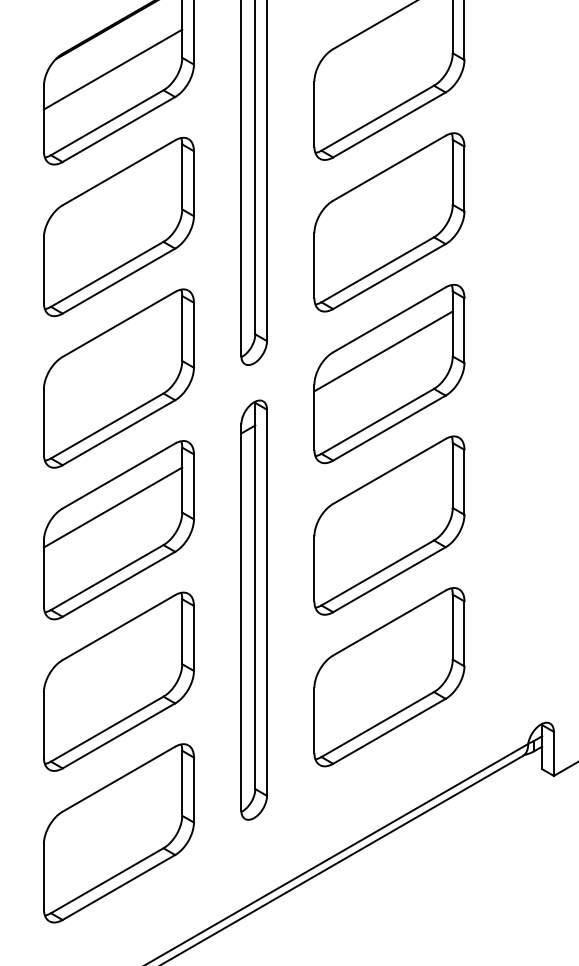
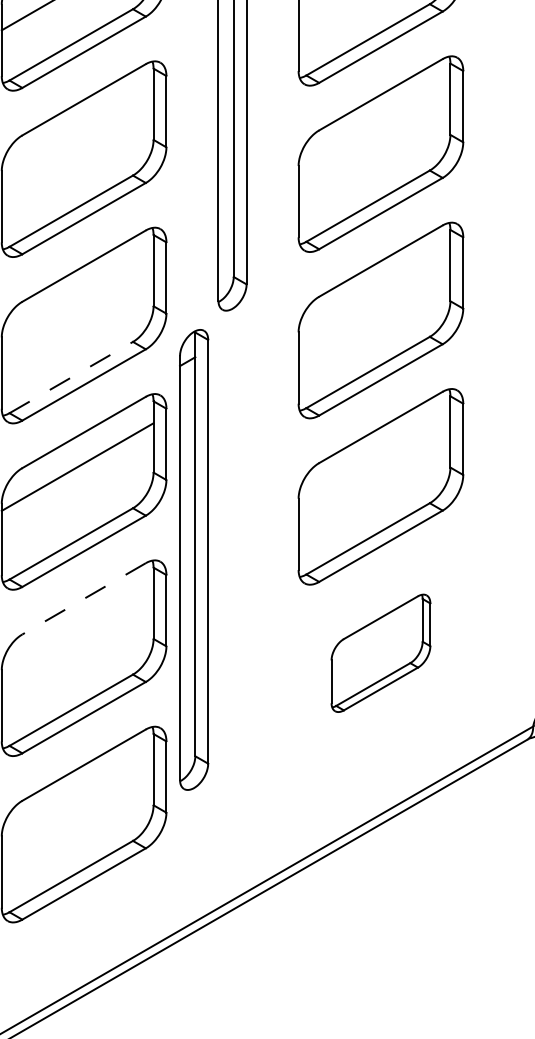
line: (383, 351) -> (374, 295), removed
line: (107, 425) -> (71, 377), solid -> dashed
part: (254, 609) -> (194, 559), moved
line: (118, 627) -> (83, 598), solid -> dashed
part: (389, 677) -> (381, 653), size x0.6

